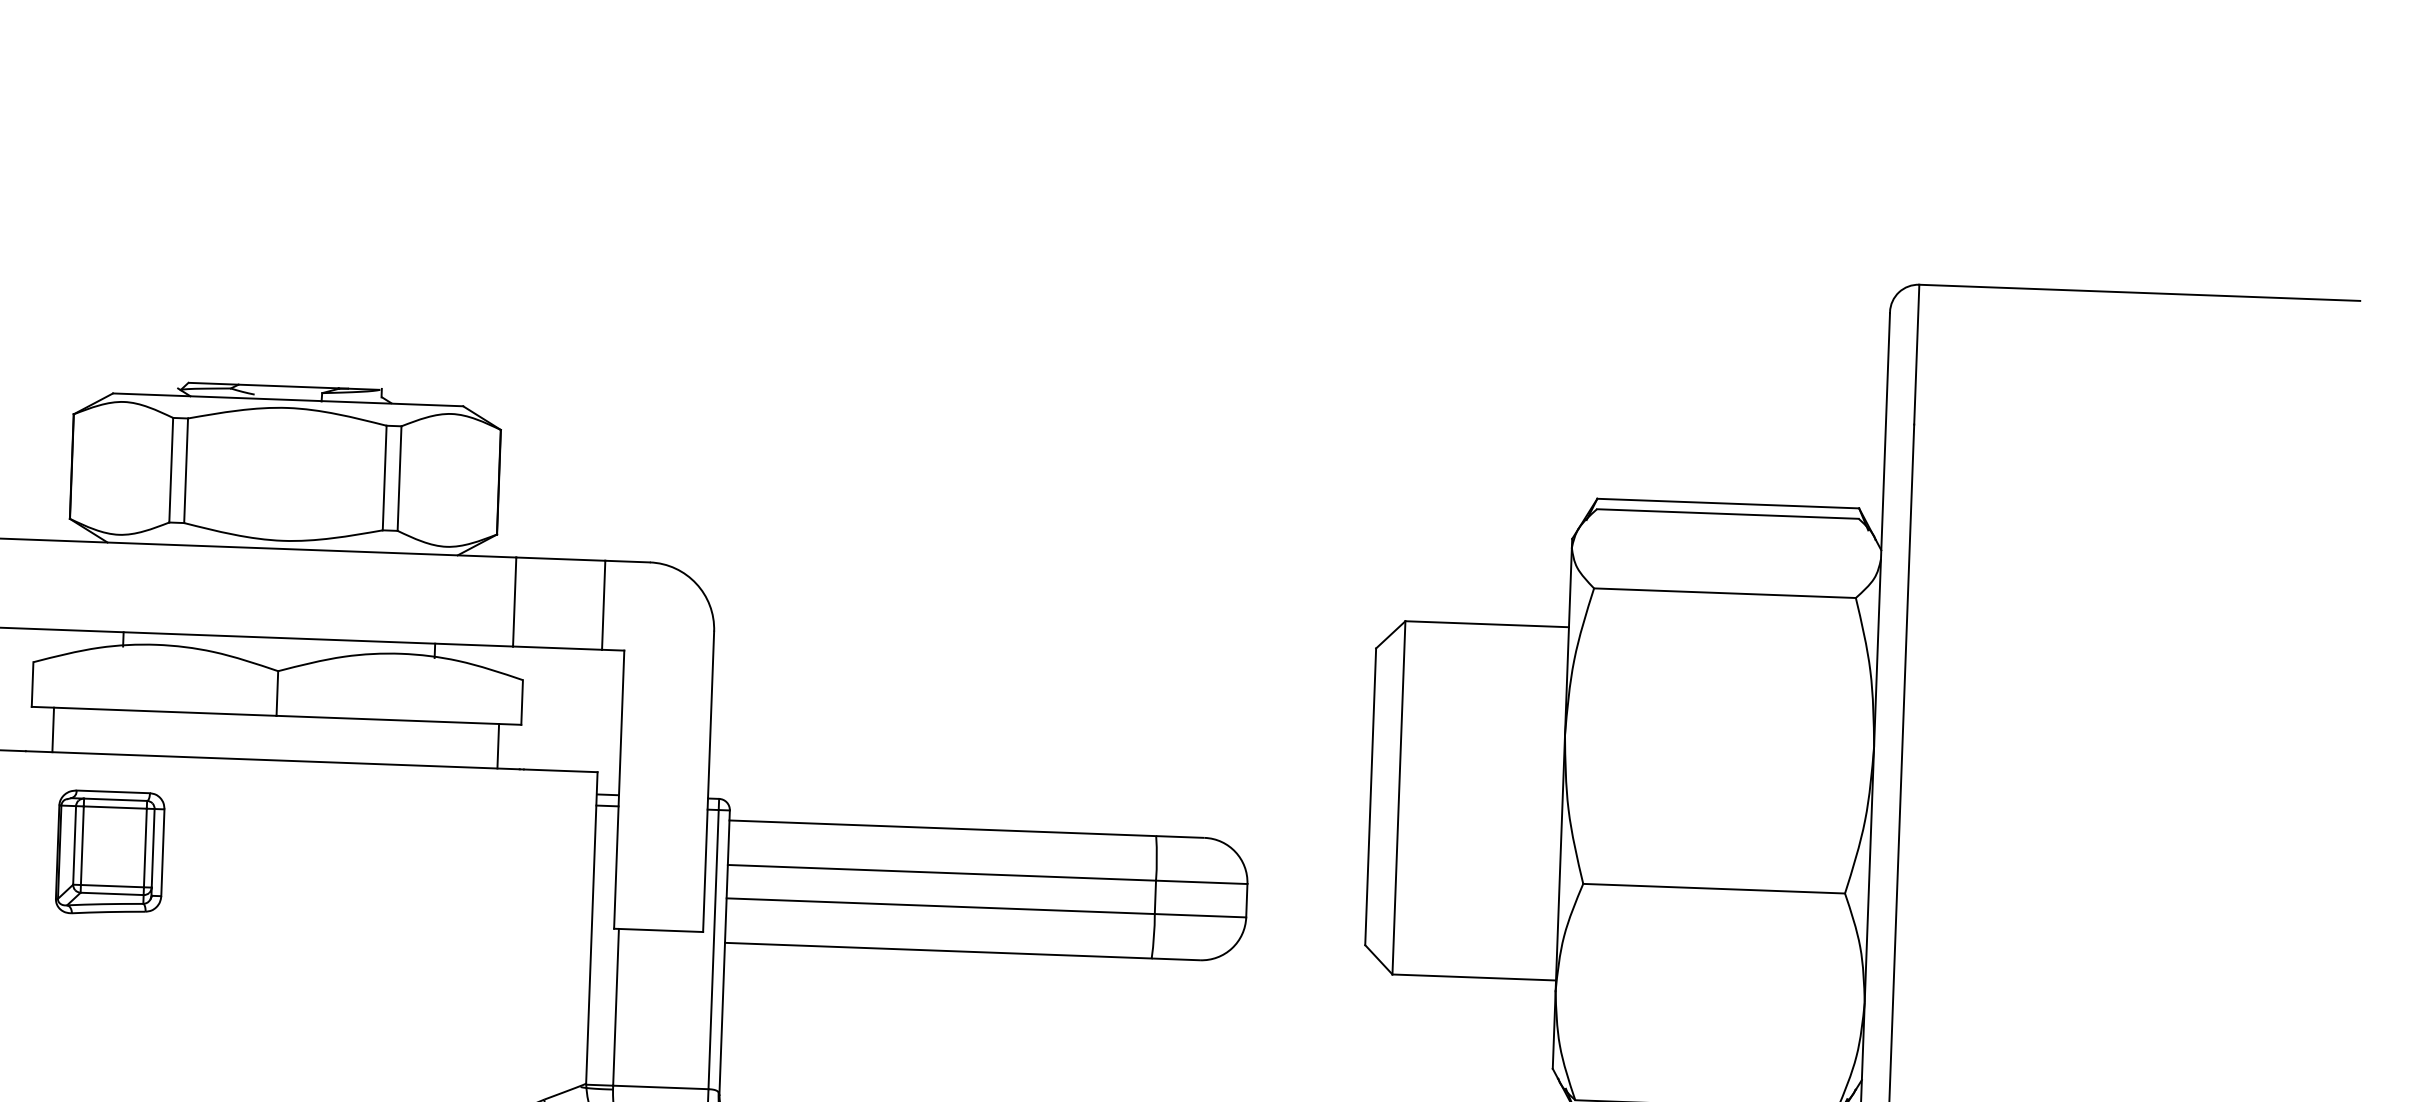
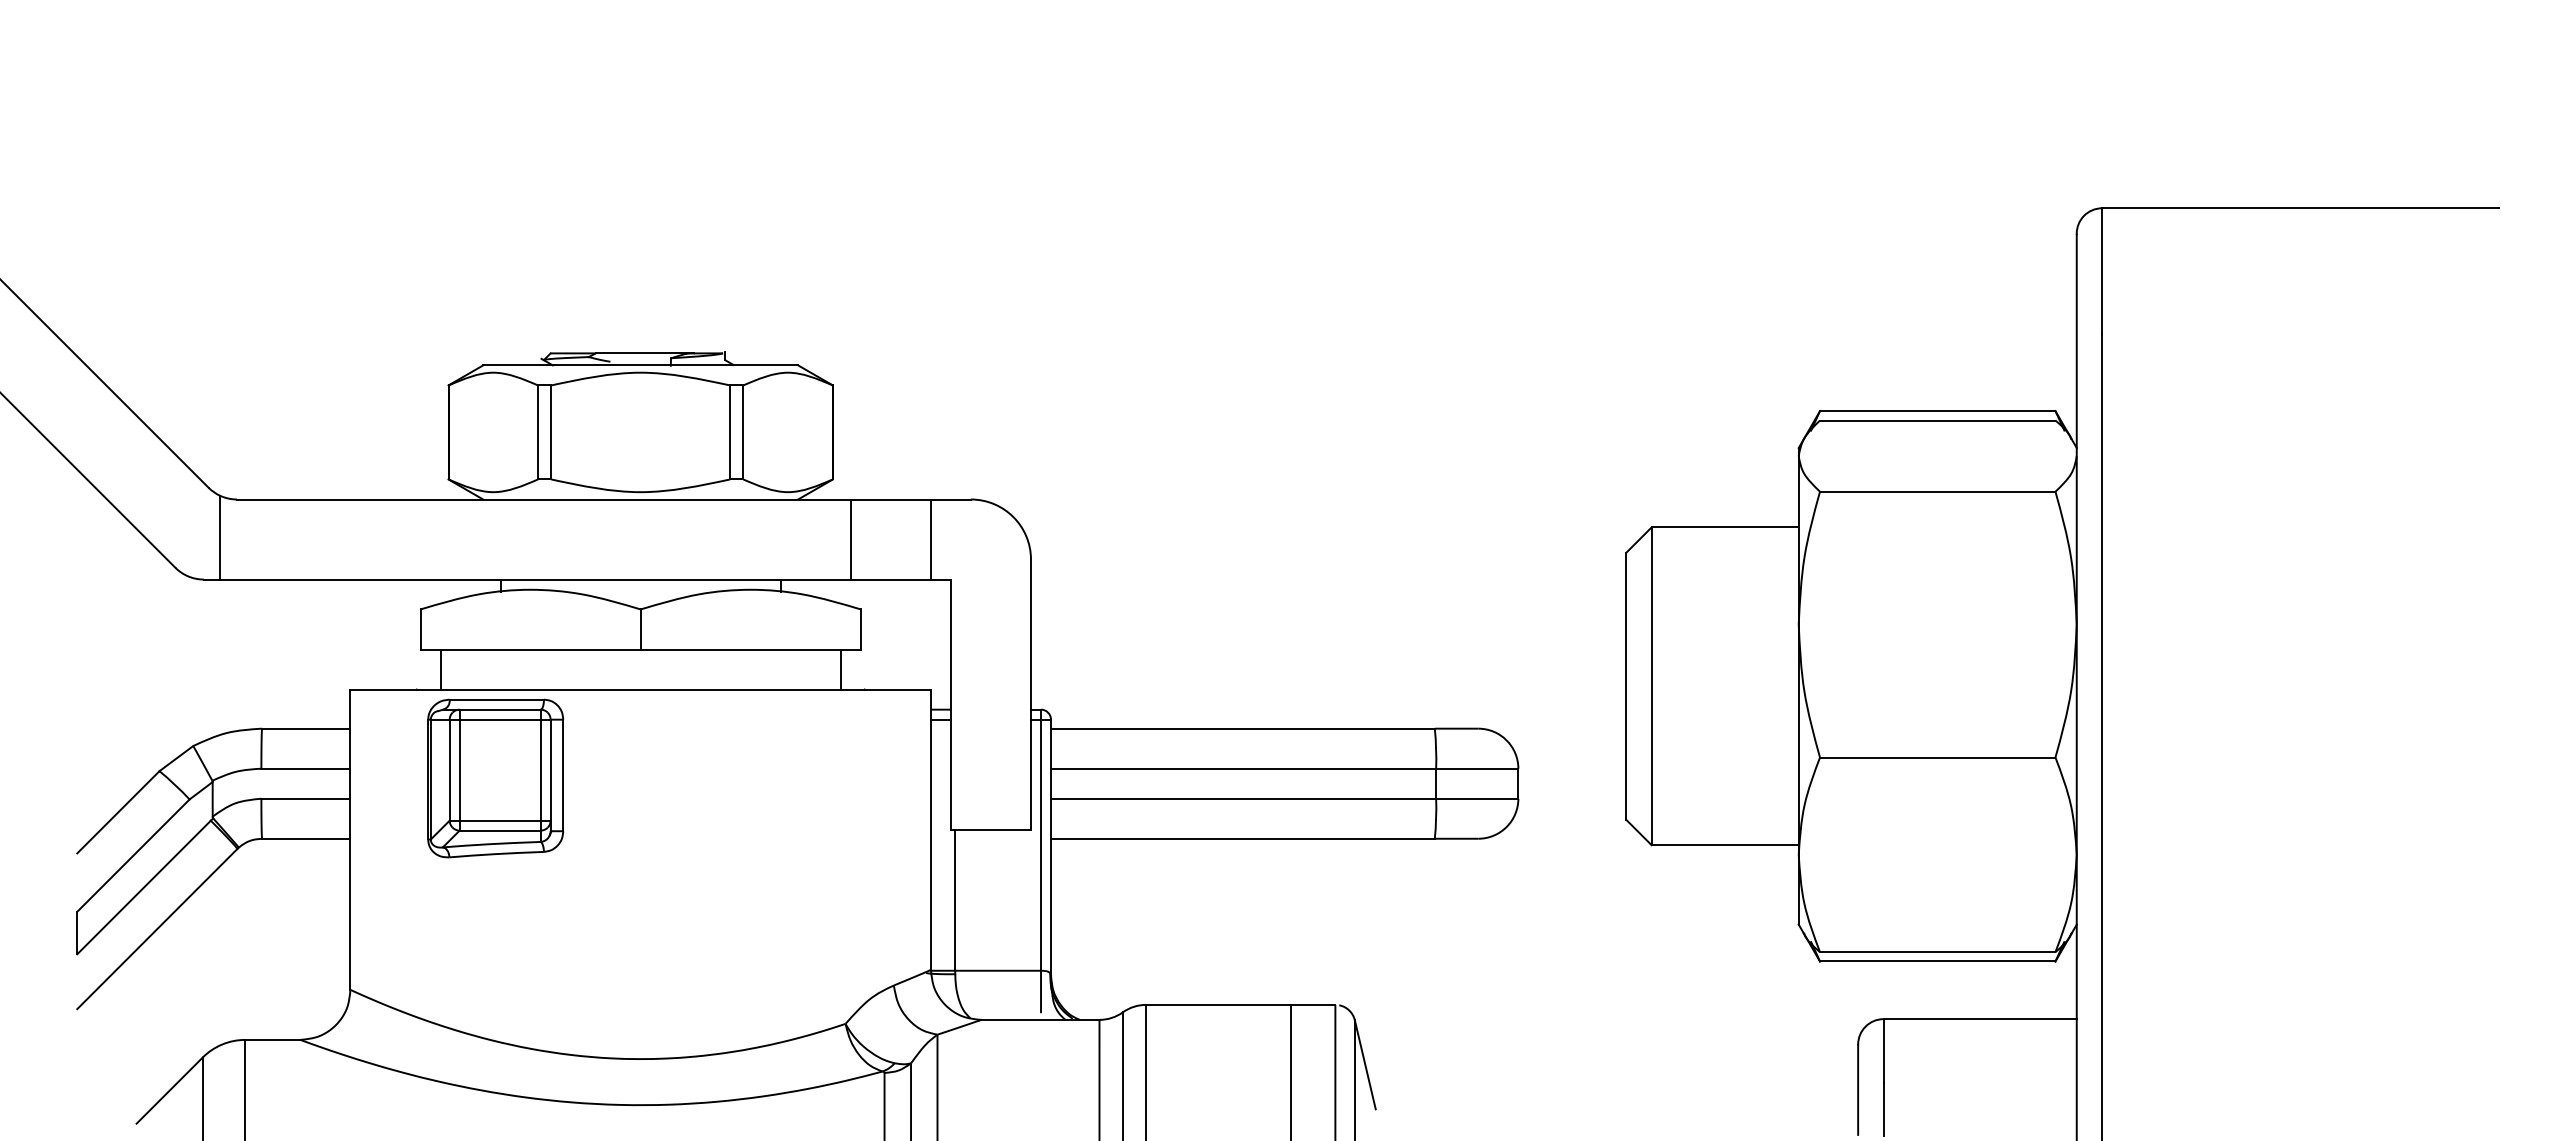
part: (109, 853) -> (495, 778), size x1.43

